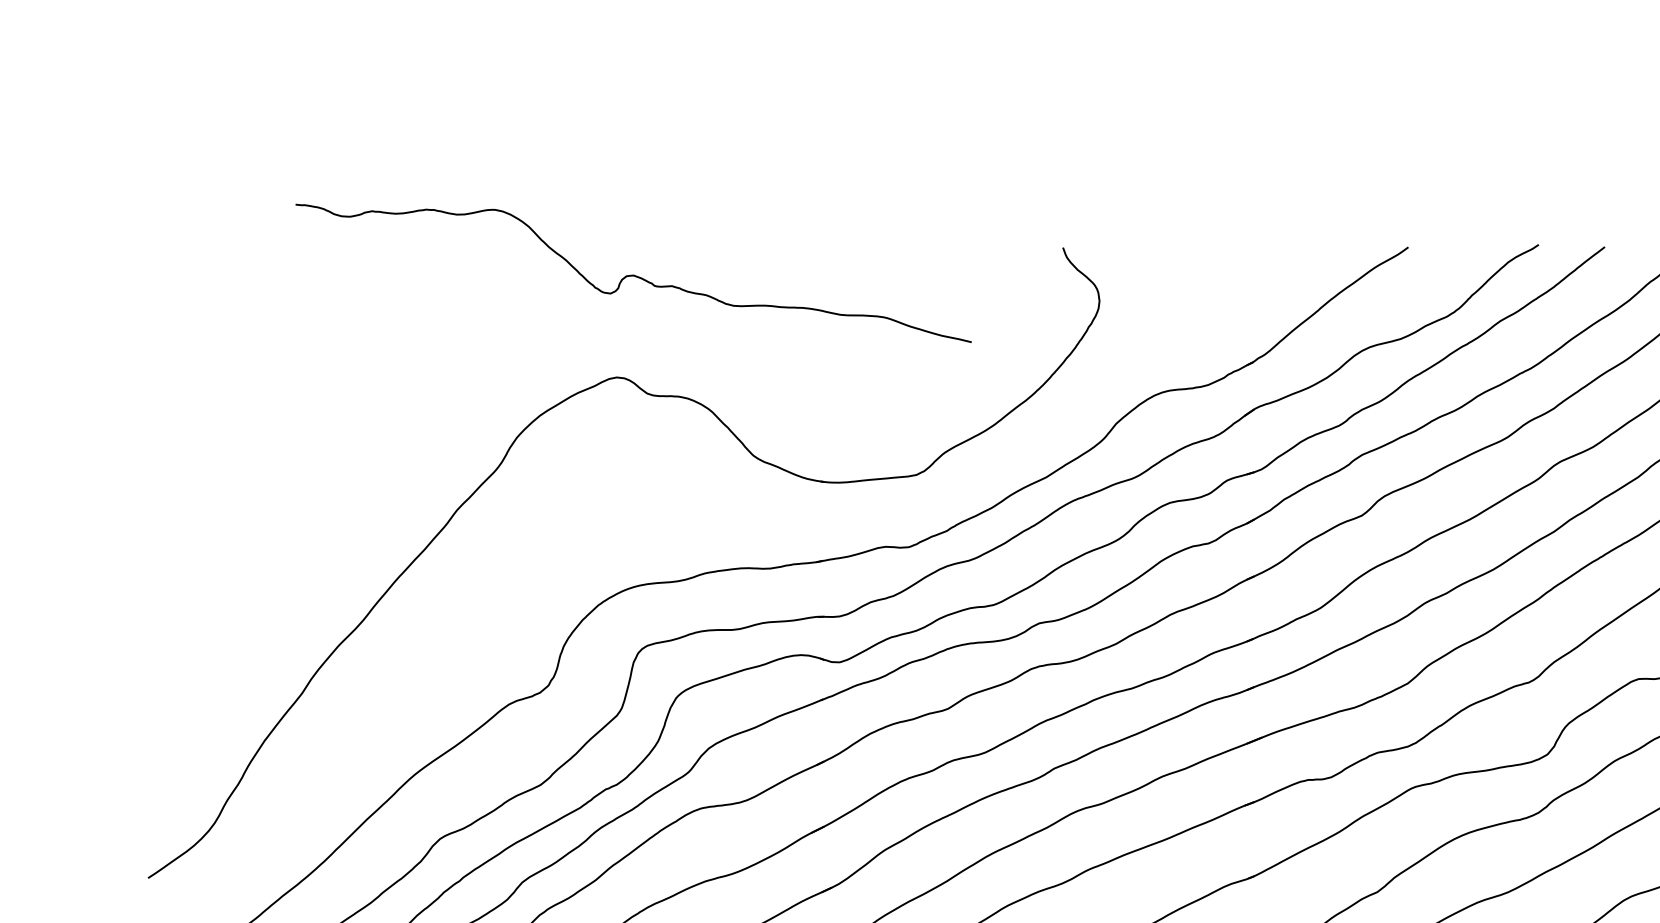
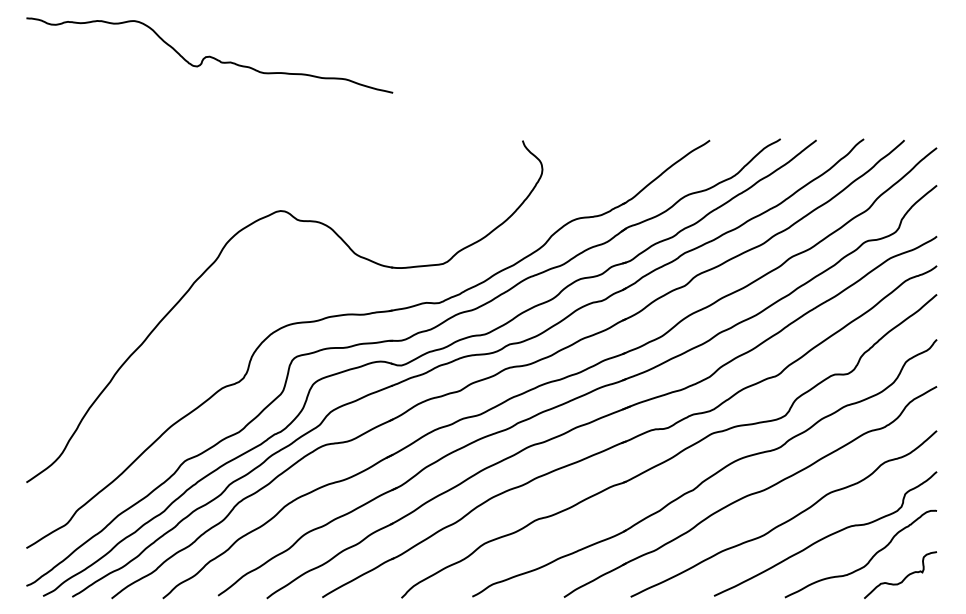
curve: (633, 273) -> (209, 55), moved

